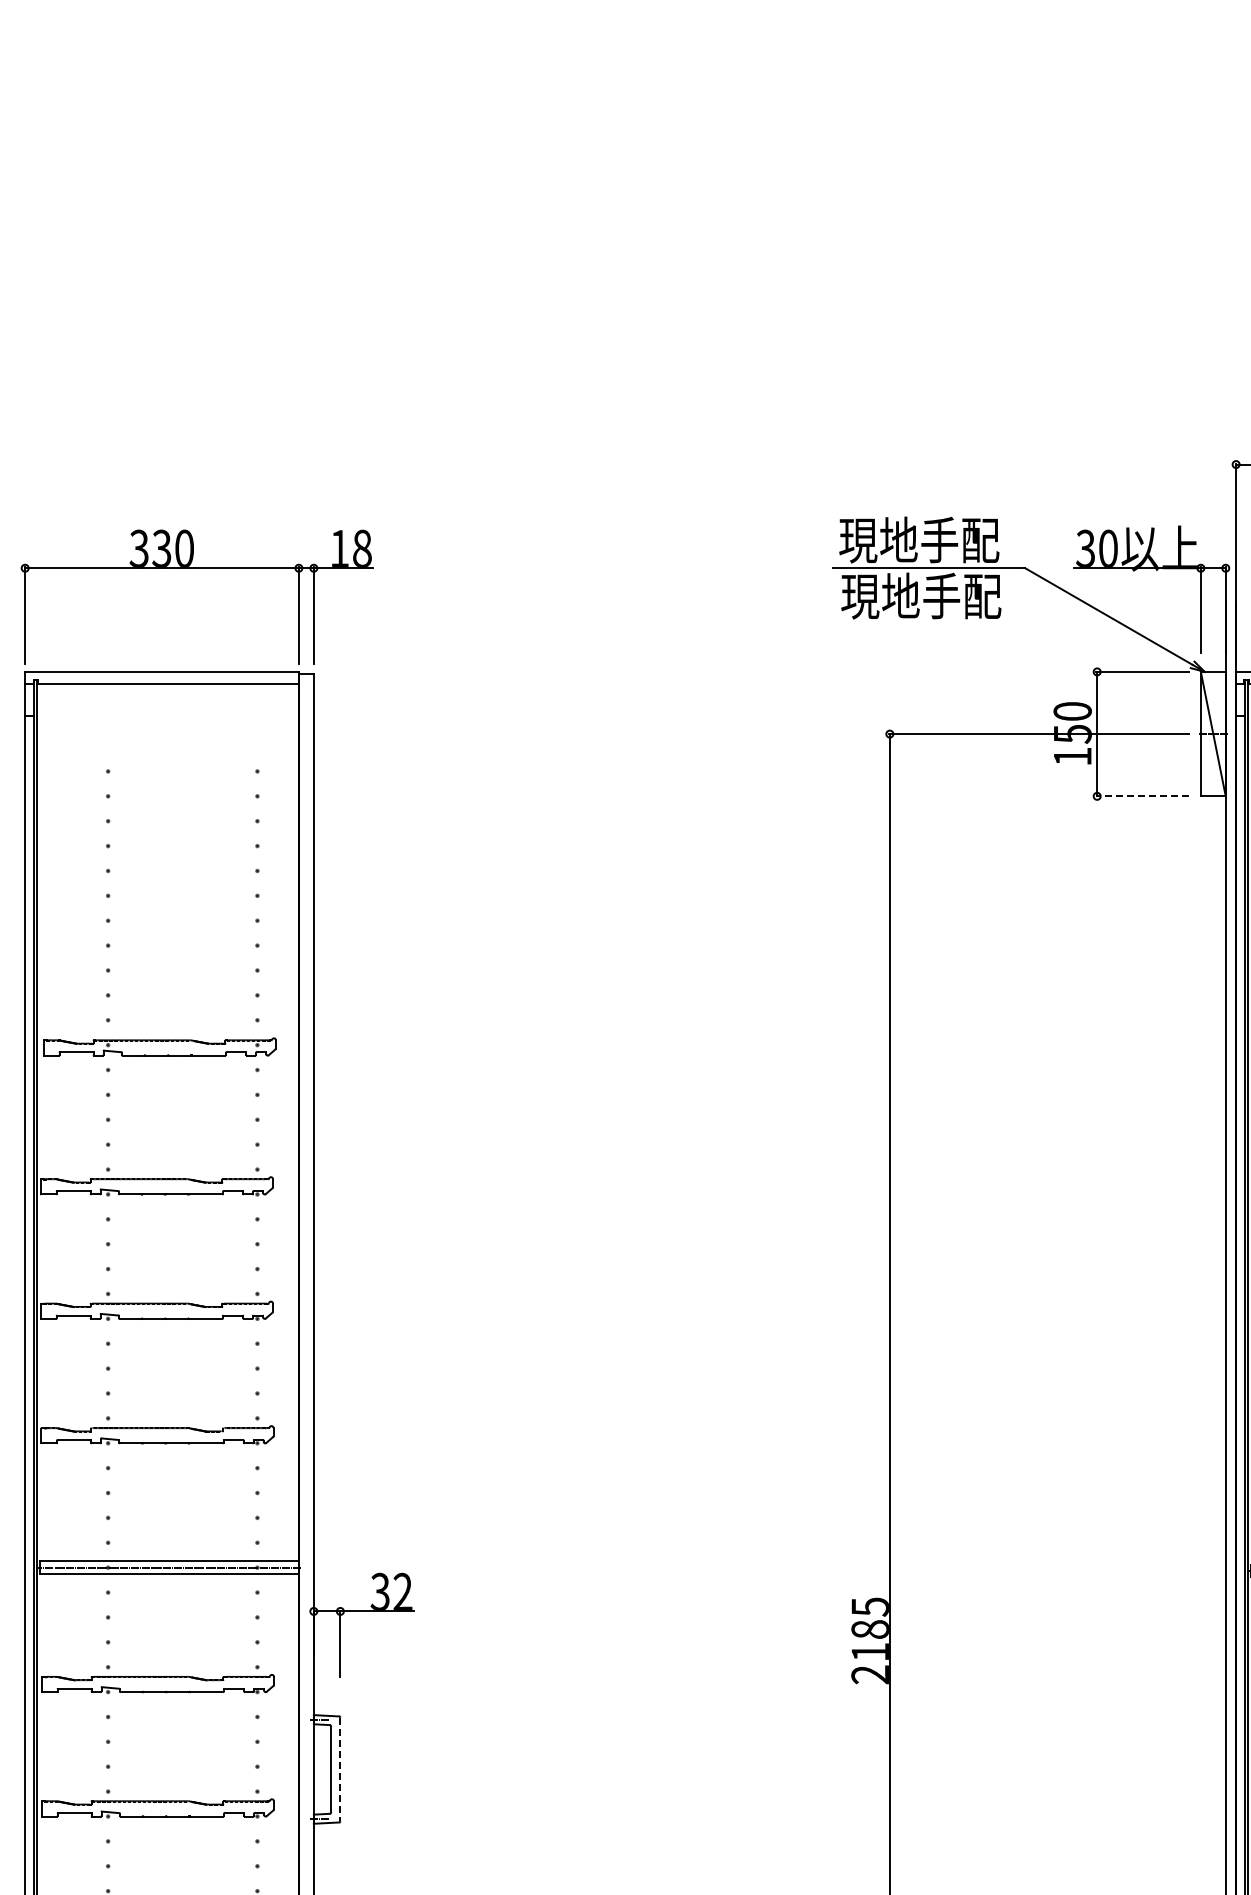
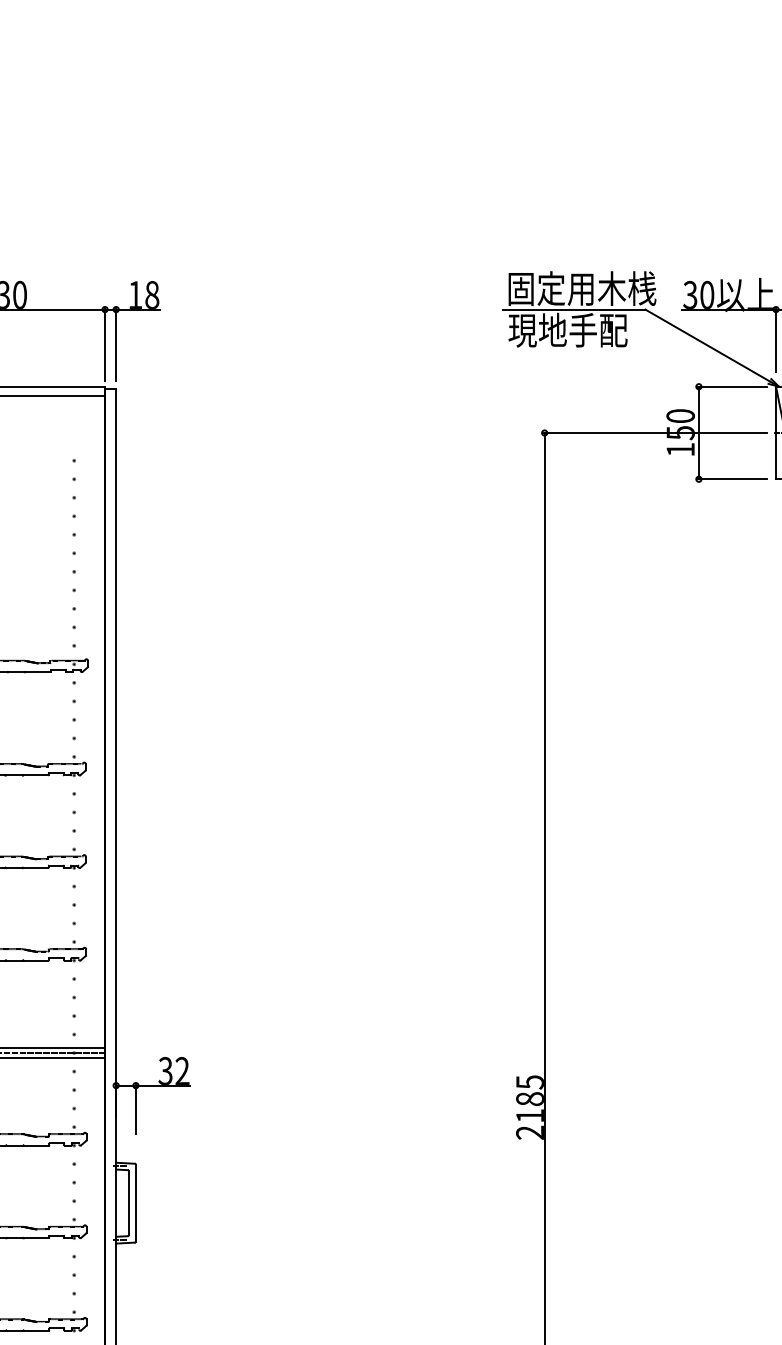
text: (939, 539) -> (581, 288), 現地手配 -> 固定用木桟
line: (1141, 796) -> (731, 479), dashed -> solid
line: (340, 1769) -> (136, 1203), dashed -> solid

